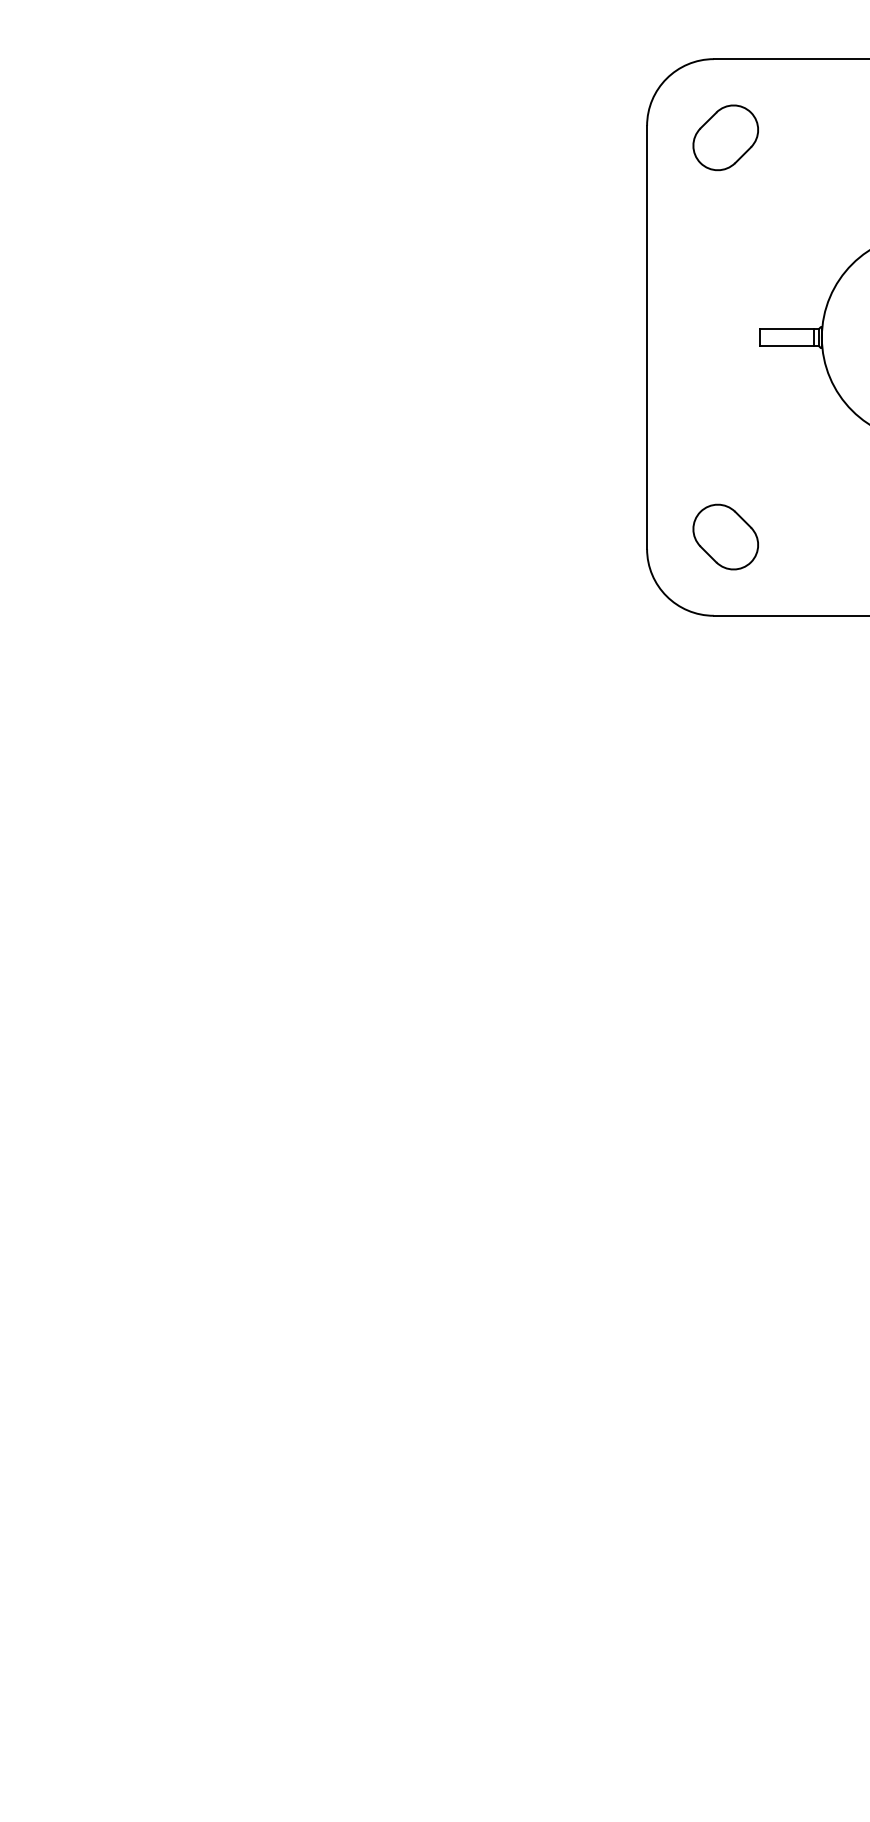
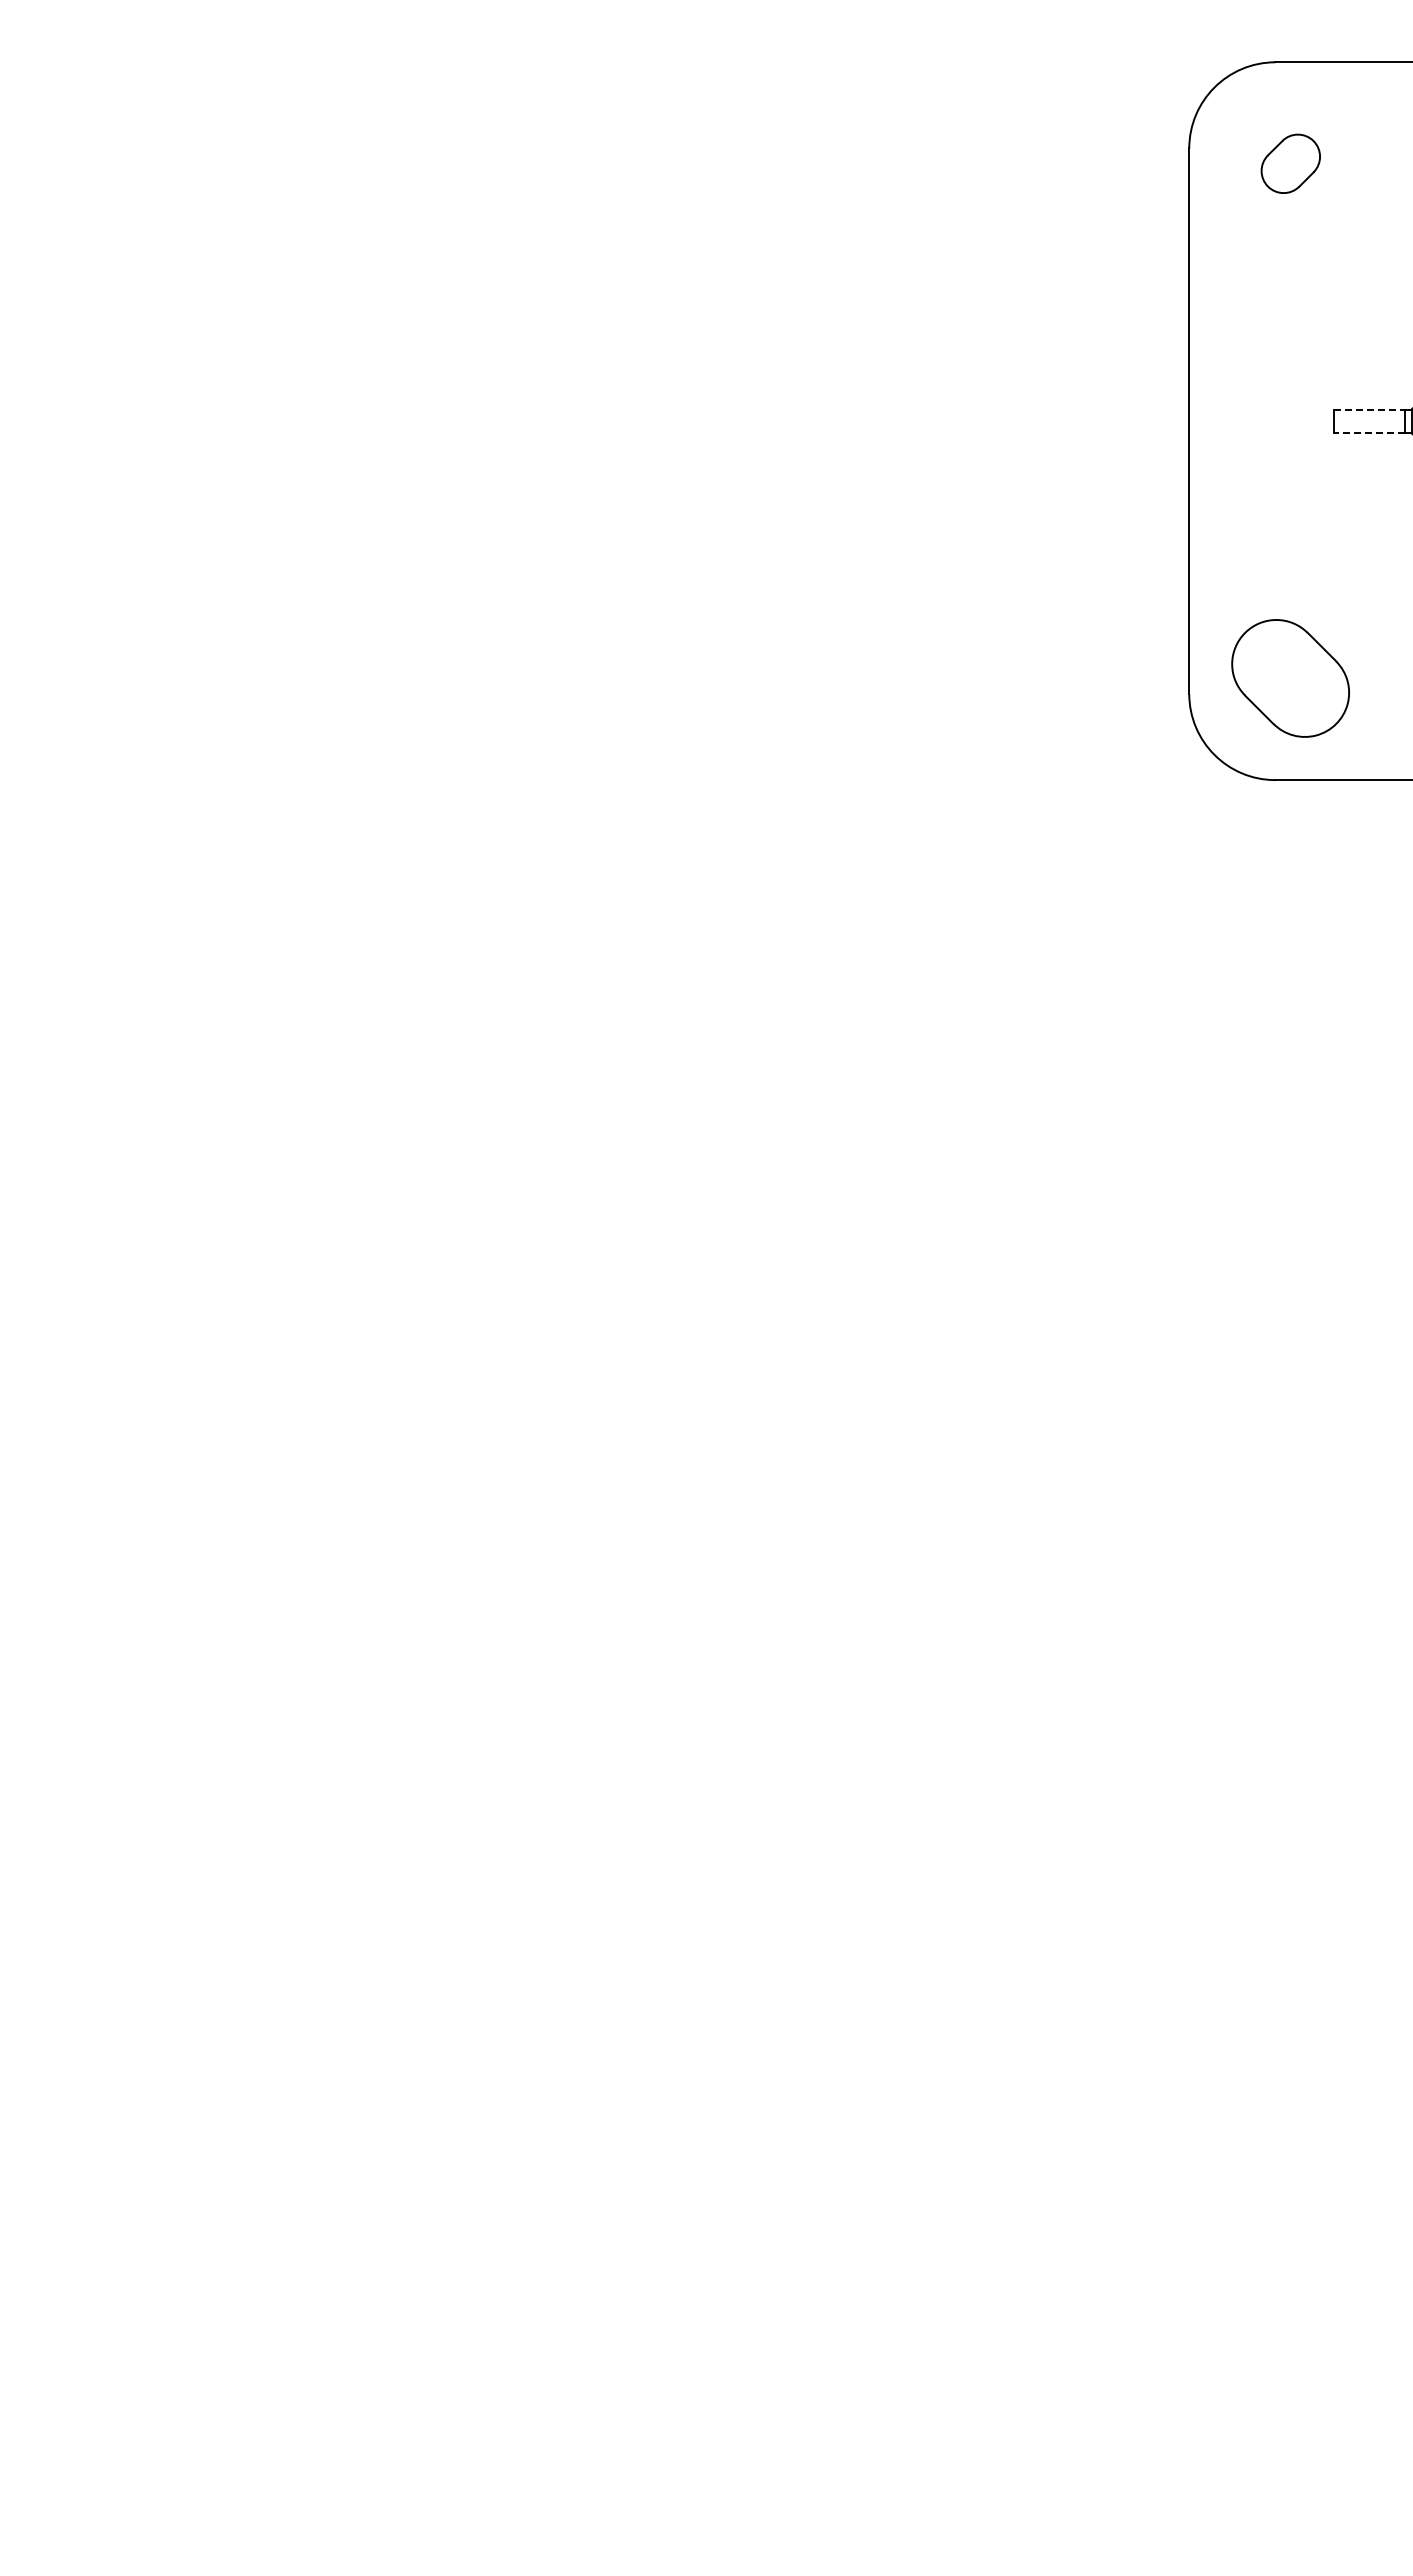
part: (725, 137) -> (1290, 163), size x0.7
line: (786, 328) -> (1369, 409), solid -> dashed
line: (786, 346) -> (1368, 432), solid -> dashed
part: (725, 536) -> (1290, 678), size x1.4

